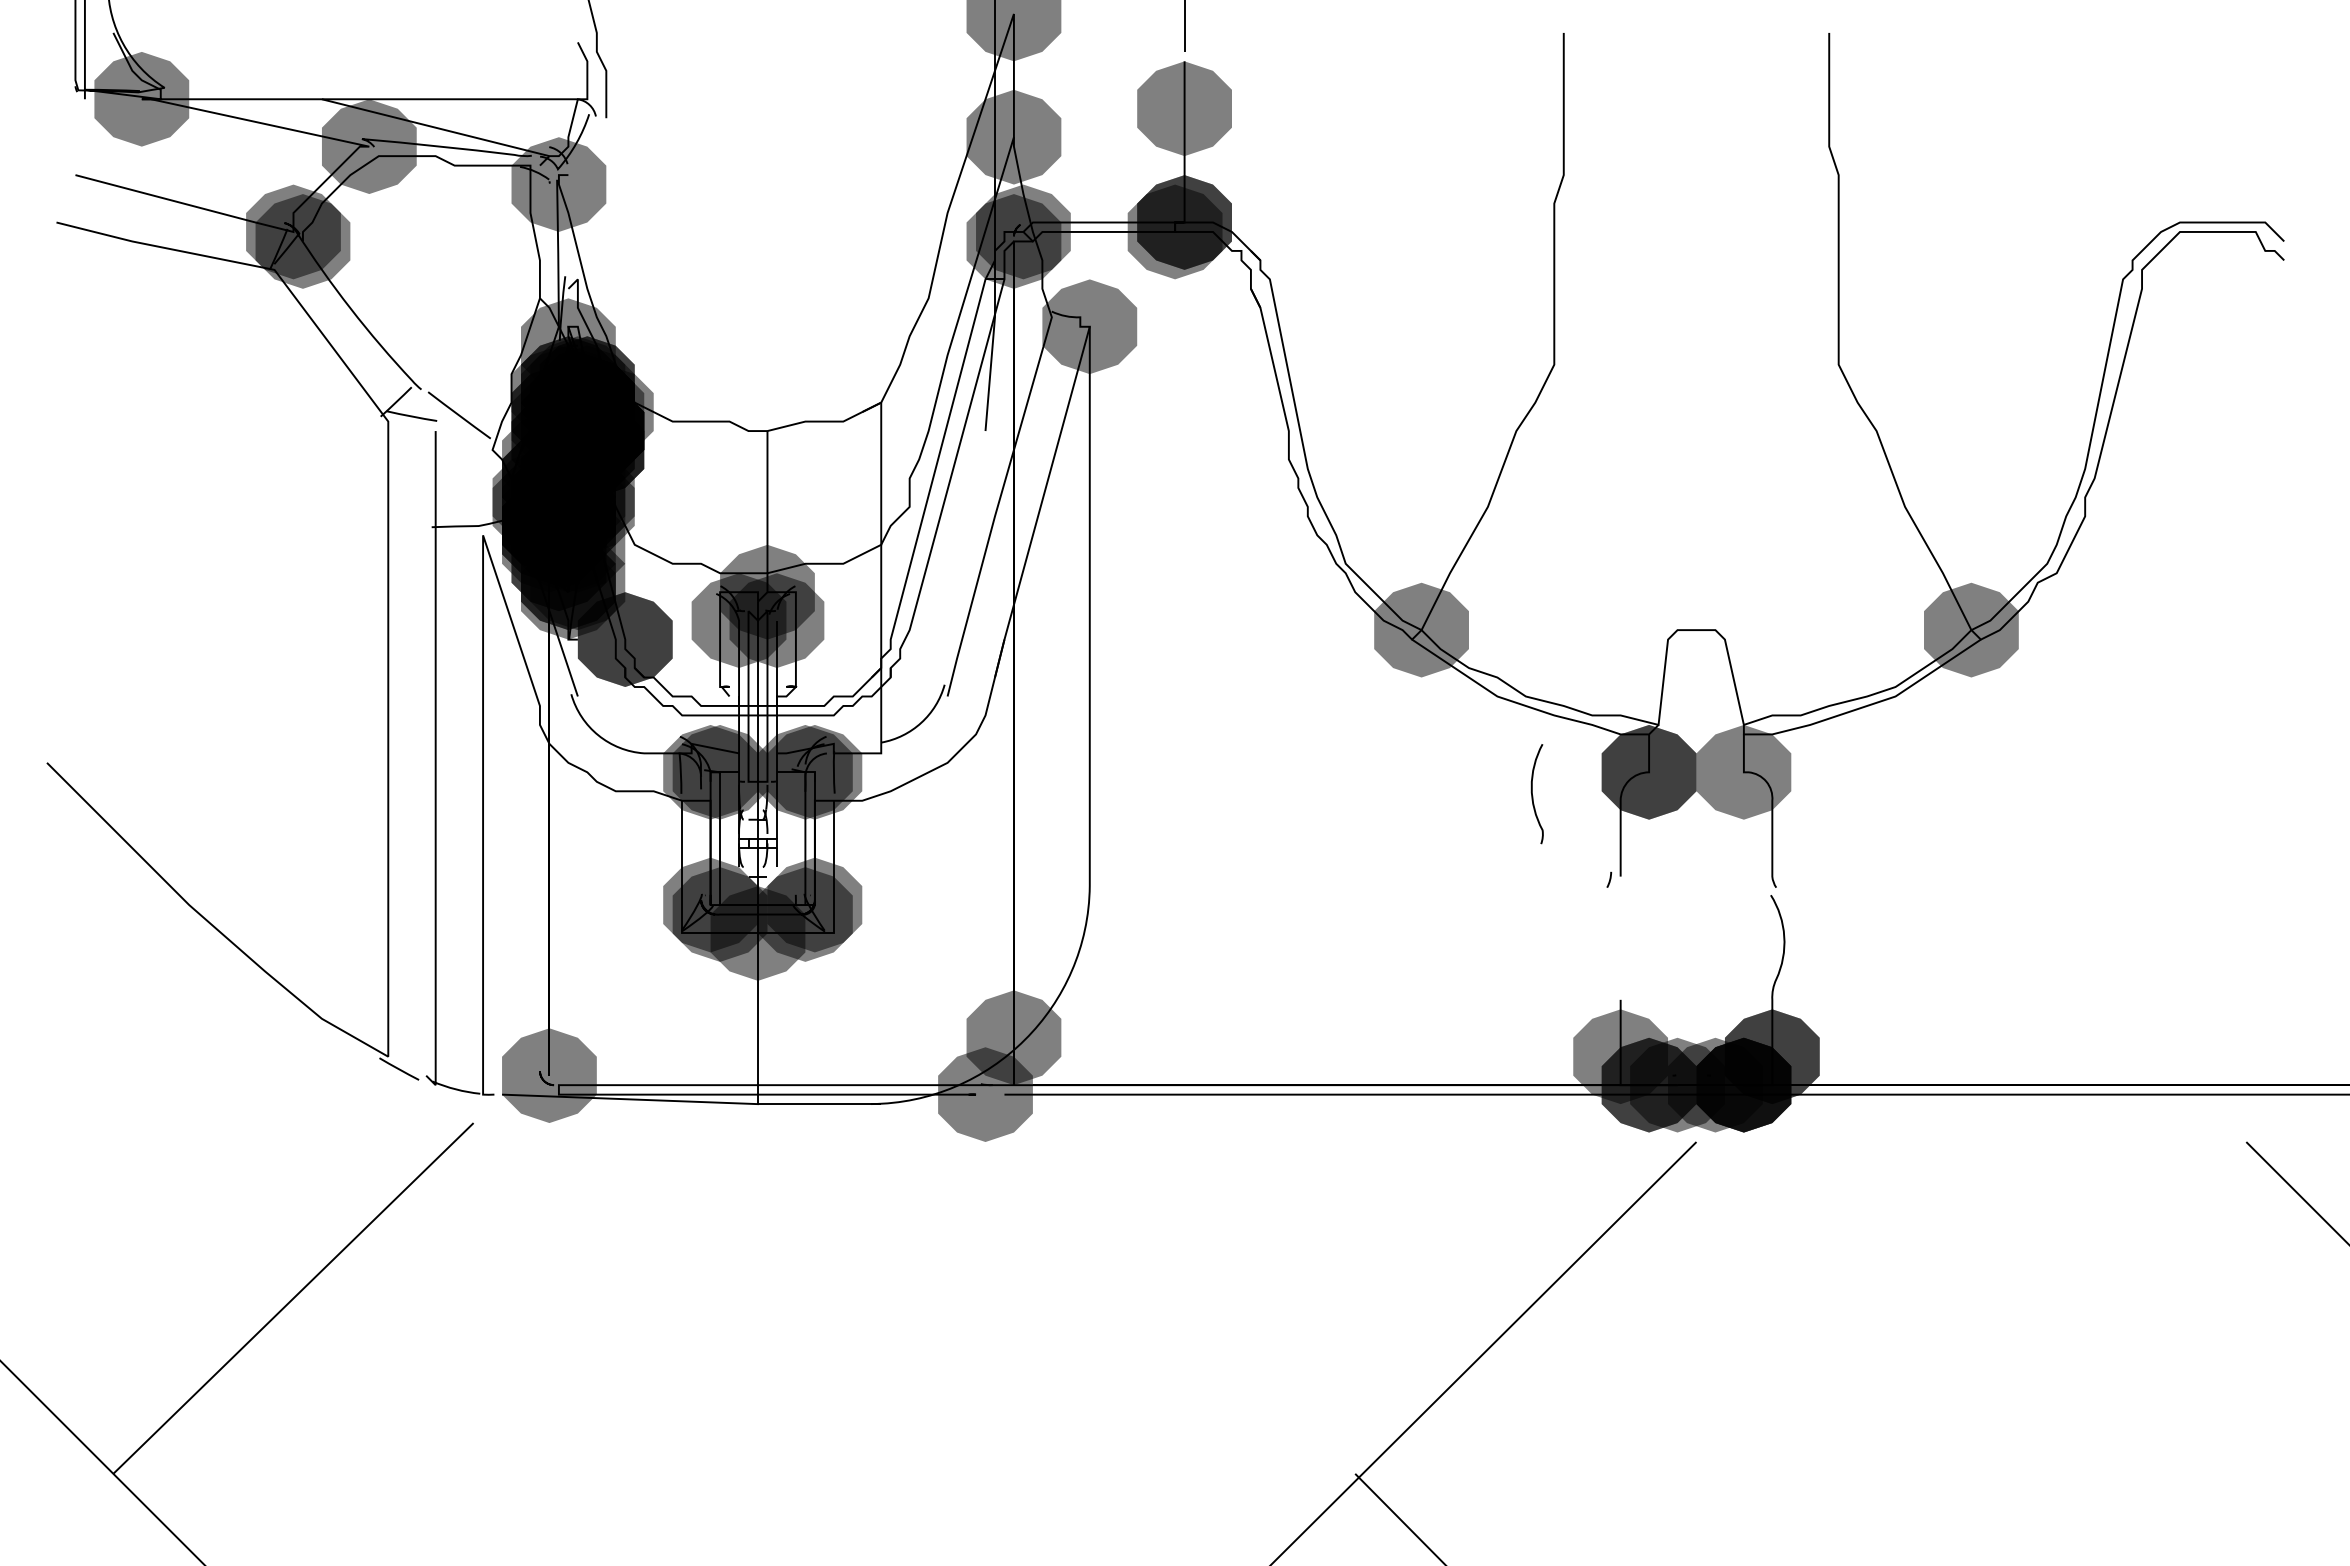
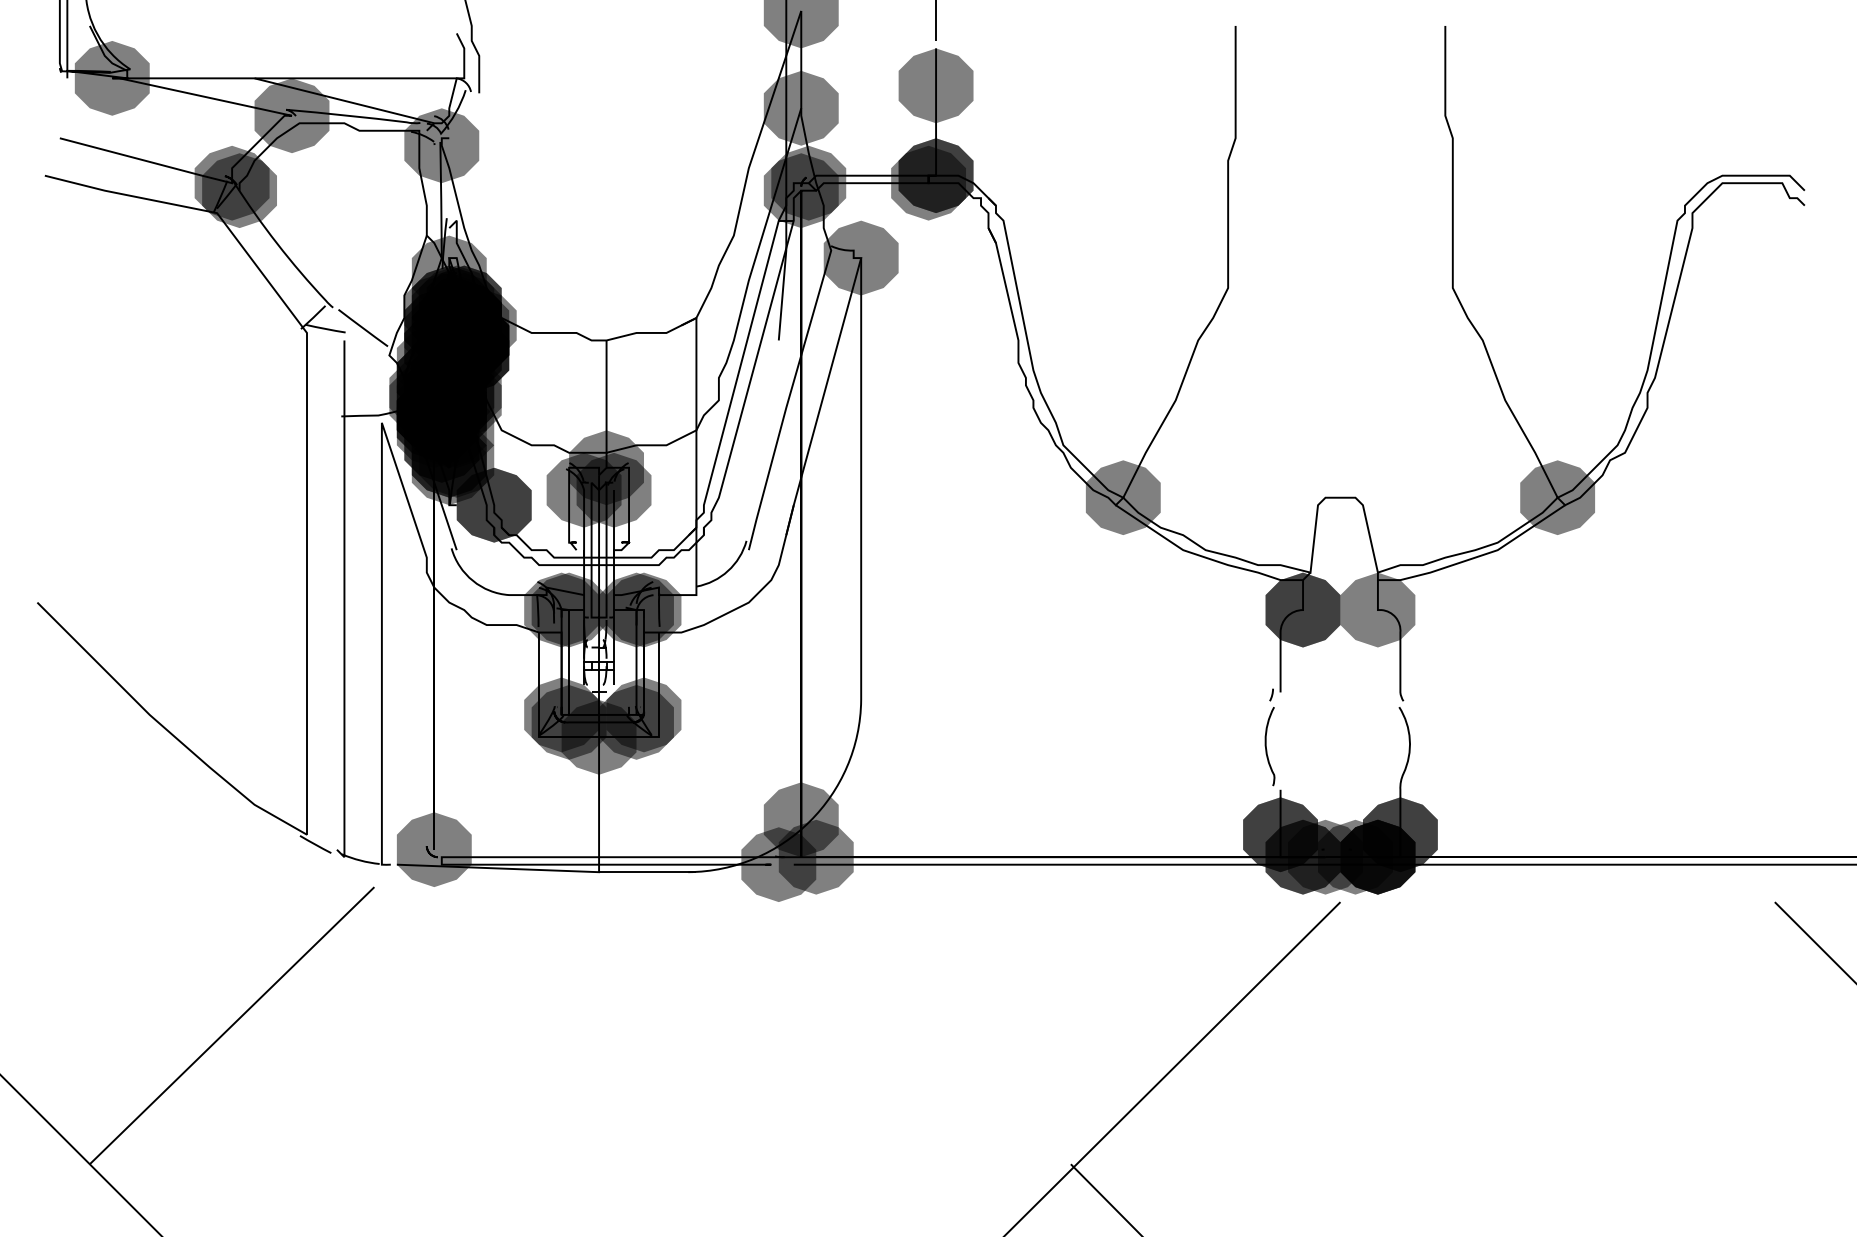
curve: (1533, 795) -> (1267, 747), moved
fill: (1620, 1056) -> (1280, 834), added
fill: (1032, 1084) -> (815, 856), added

